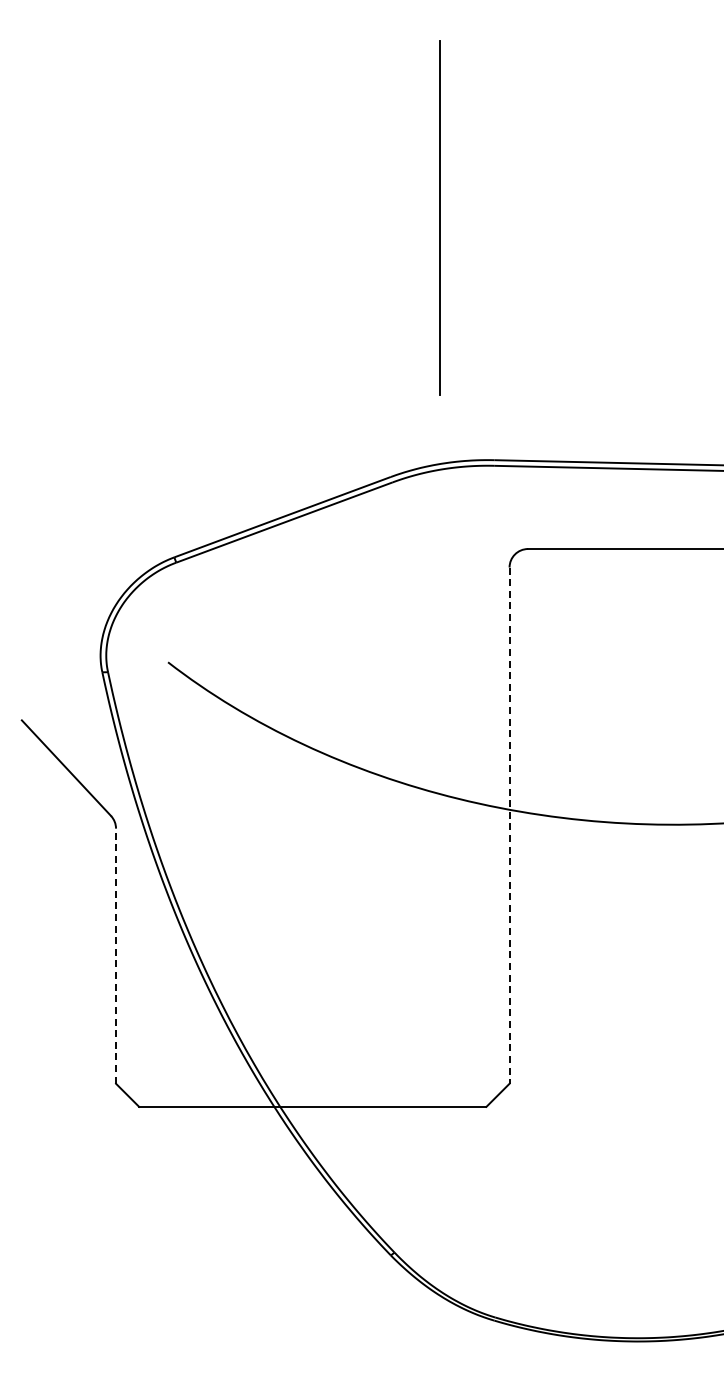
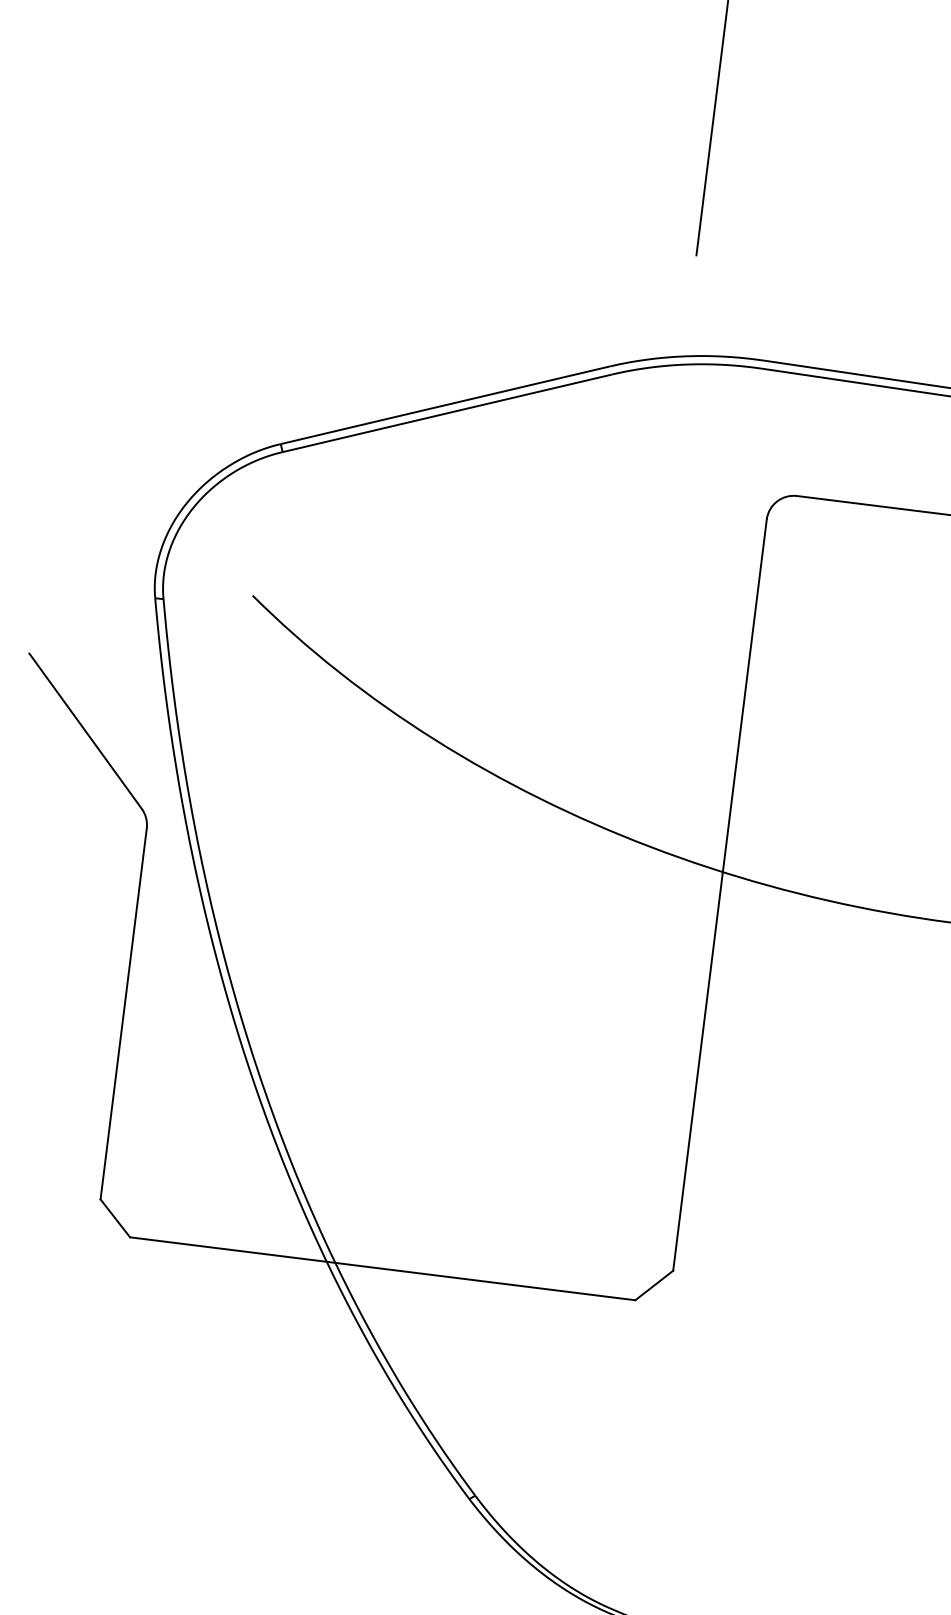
line: (509, 826) -> (719, 896), dashed -> solid
line: (116, 956) -> (124, 1014), dashed -> solid

